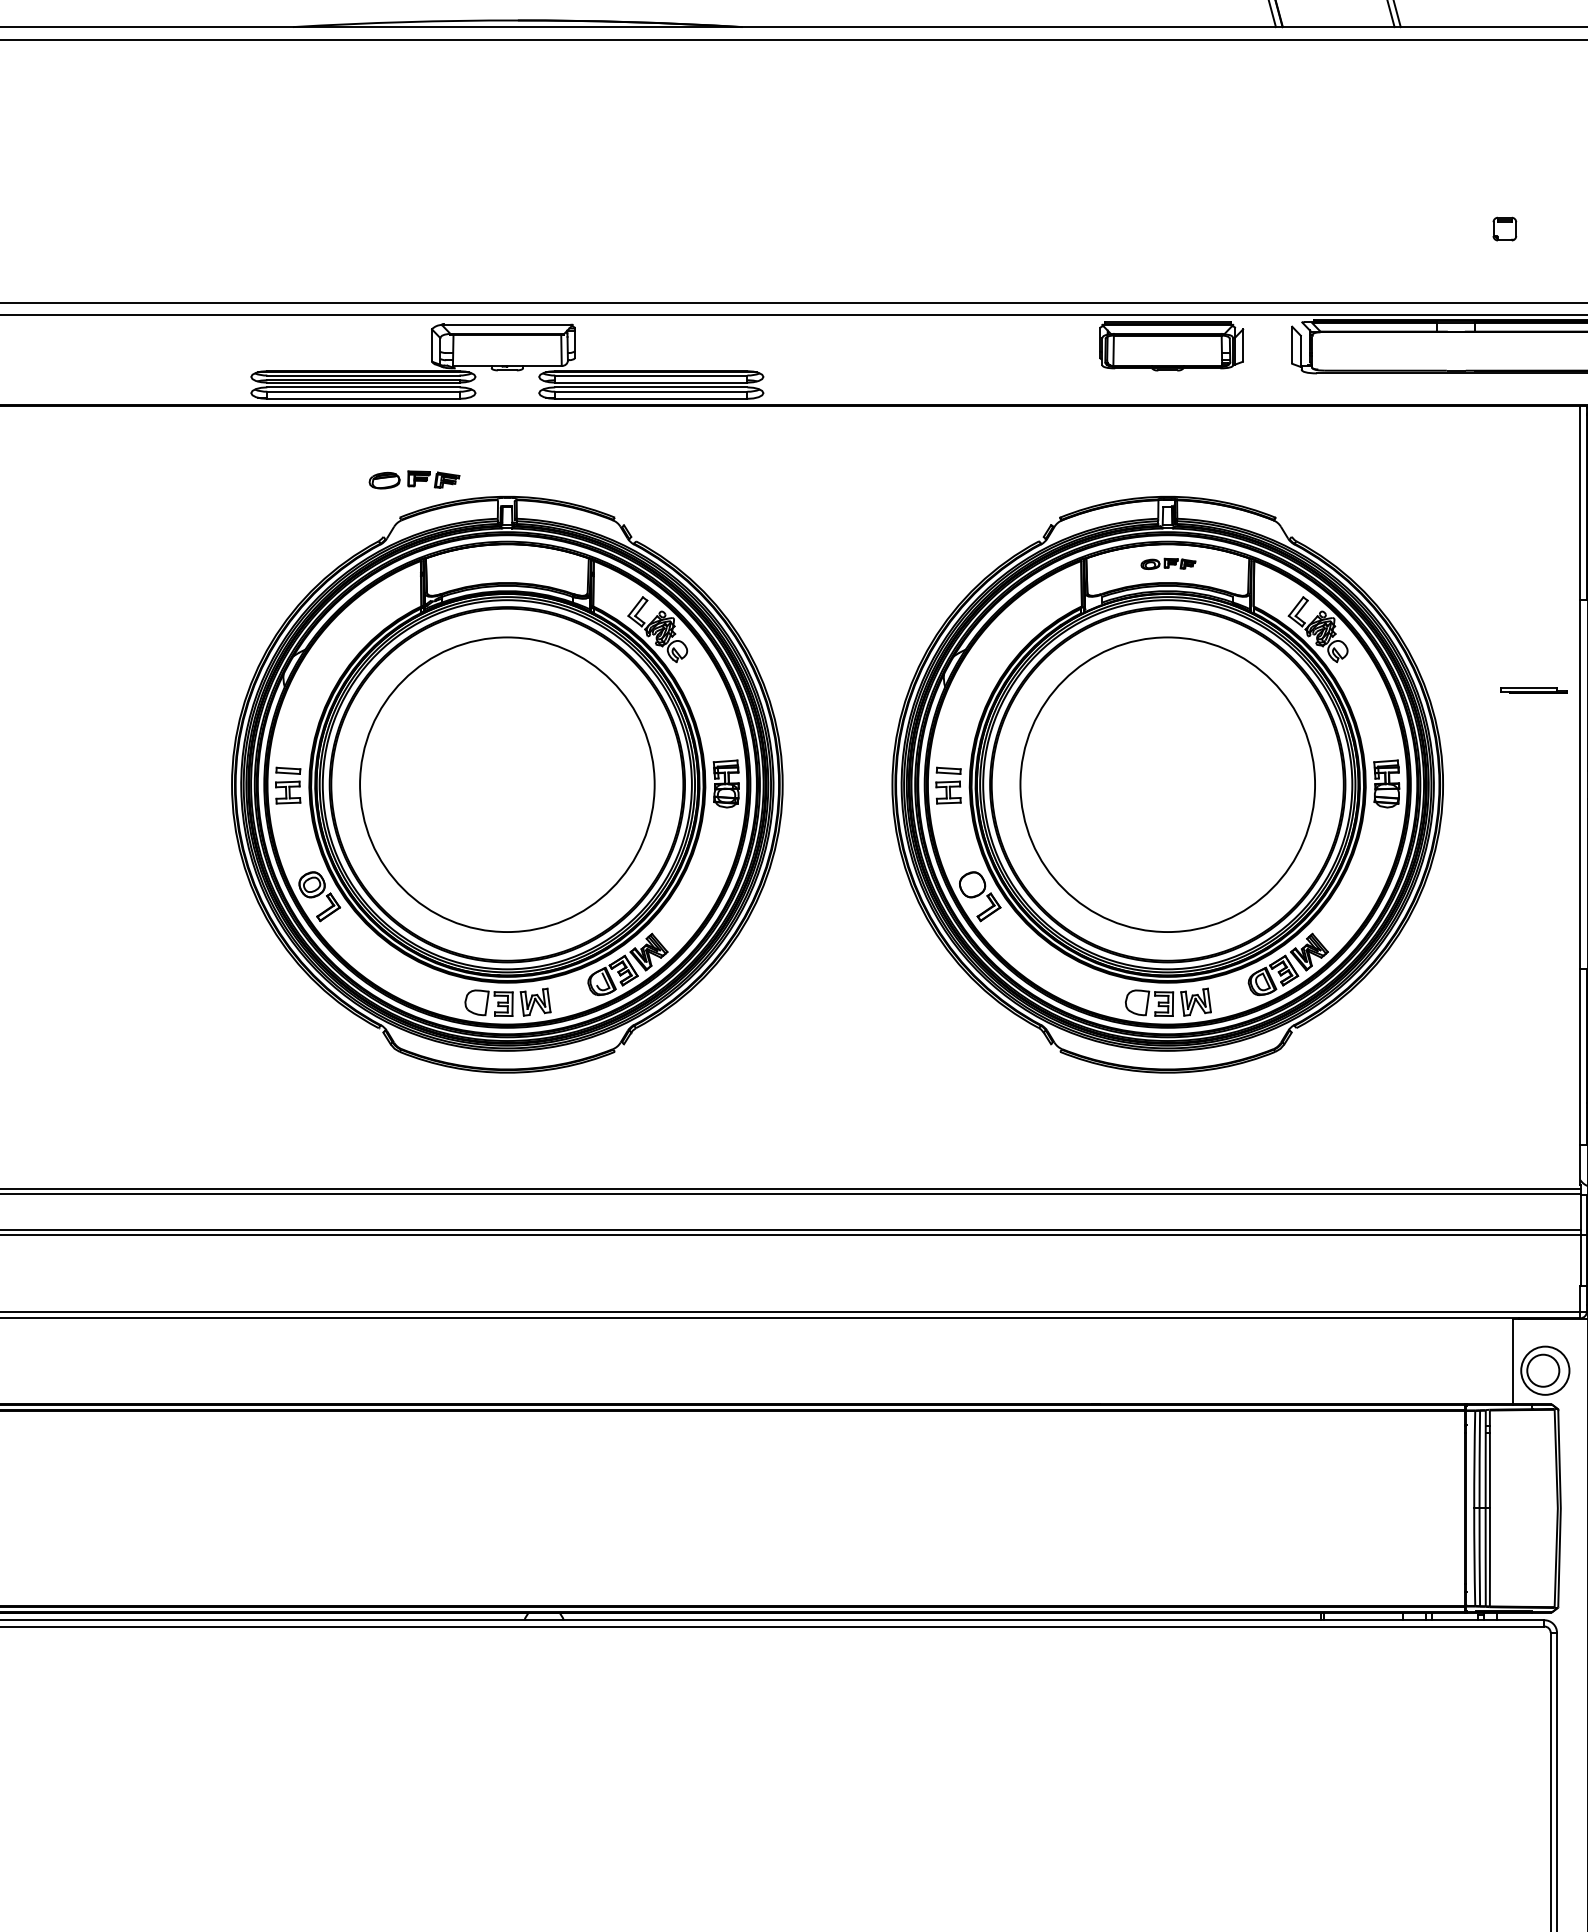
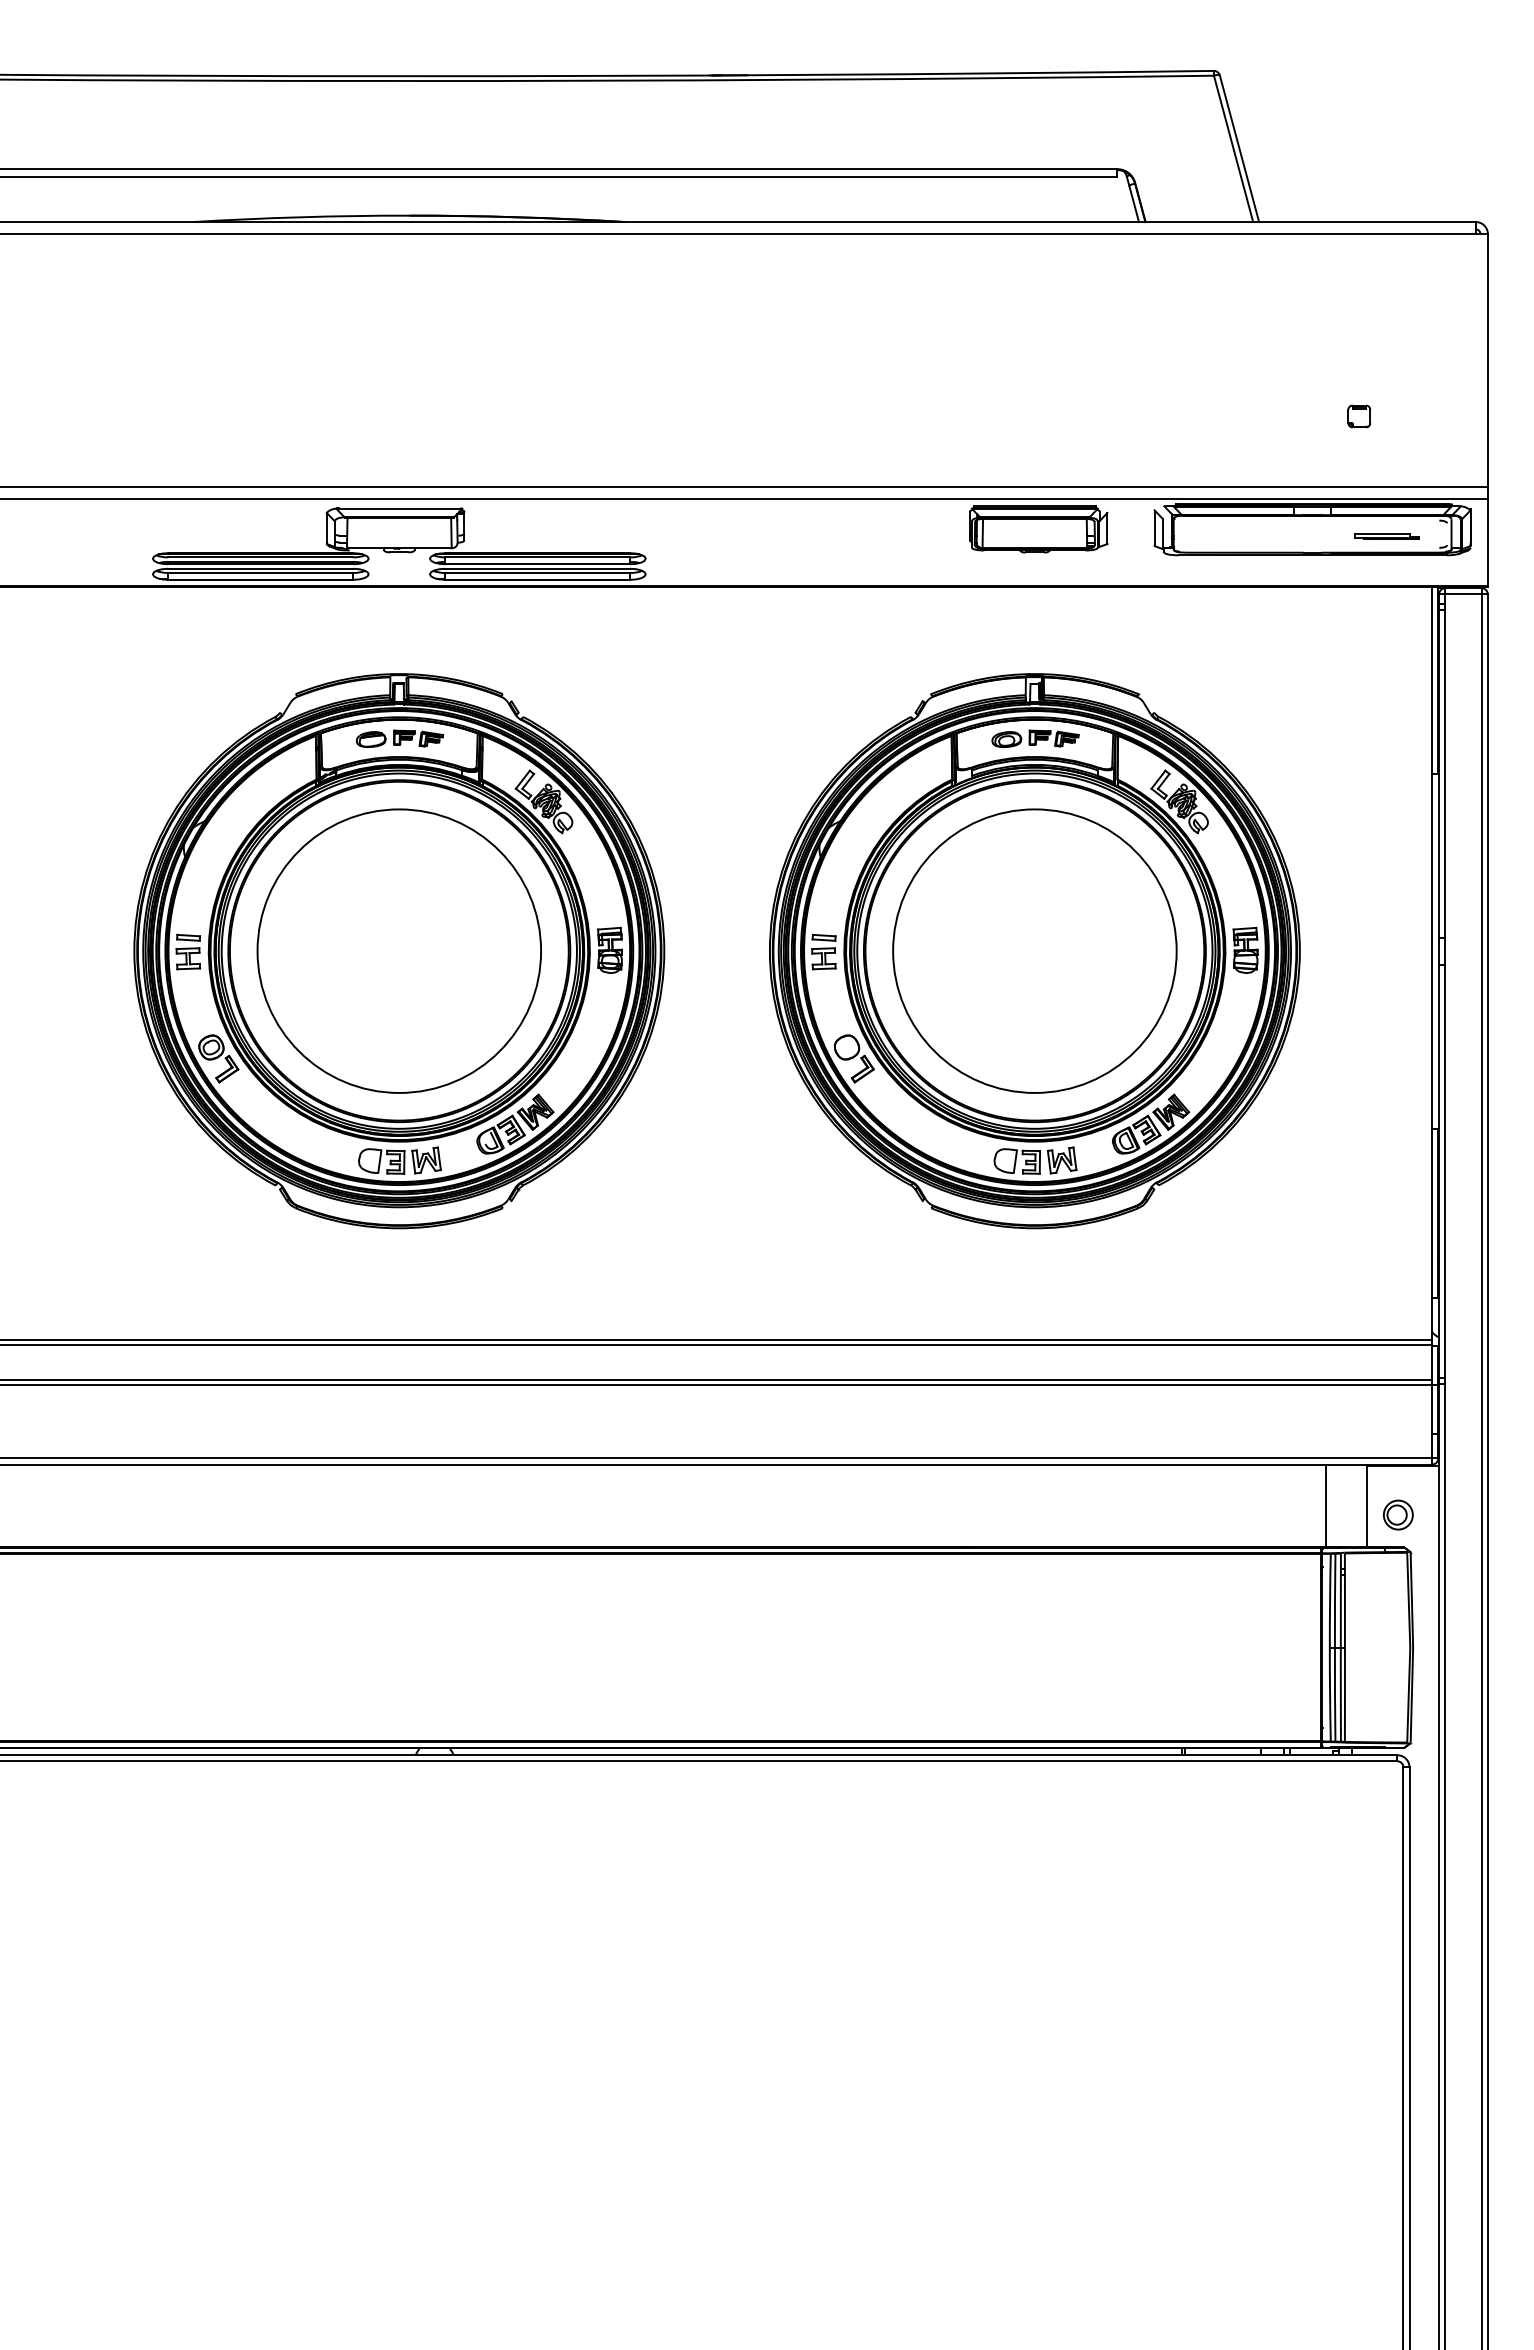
part: (415, 479) -> (400, 738), moved
part: (1168, 563) -> (1035, 738), size x1.67
part: (1533, 690) -> (1386, 536), moved
line: (1469, 1360) -> (1325, 1505), added
part: (1545, 1370) -> (1398, 1514), size x0.62

